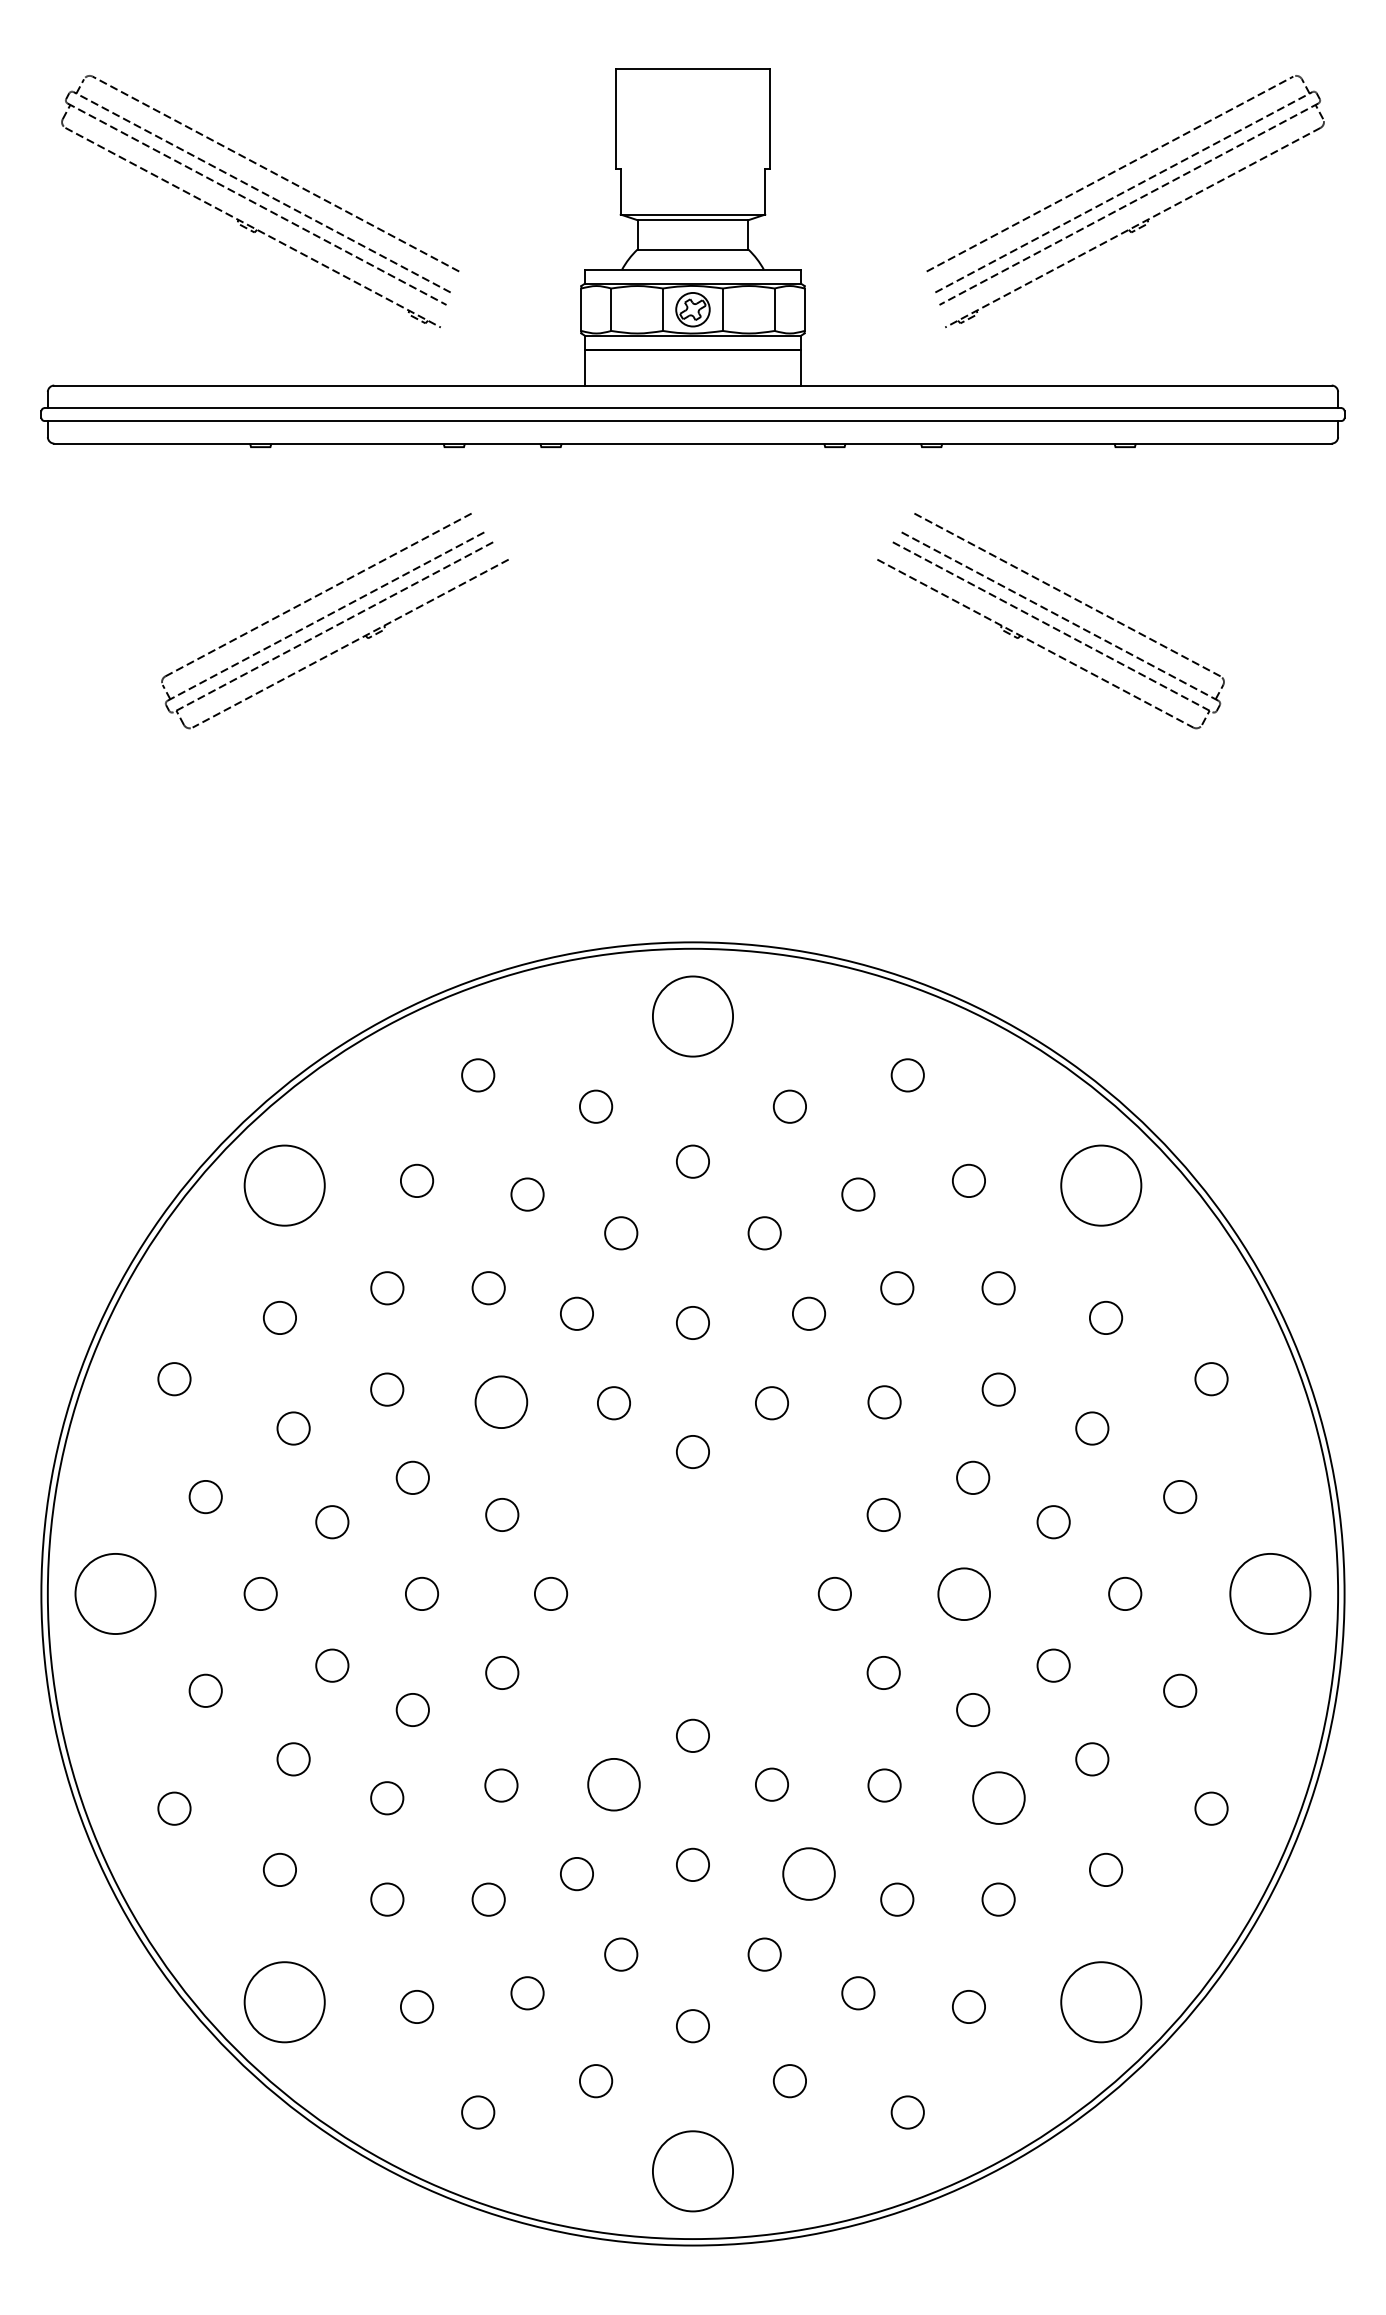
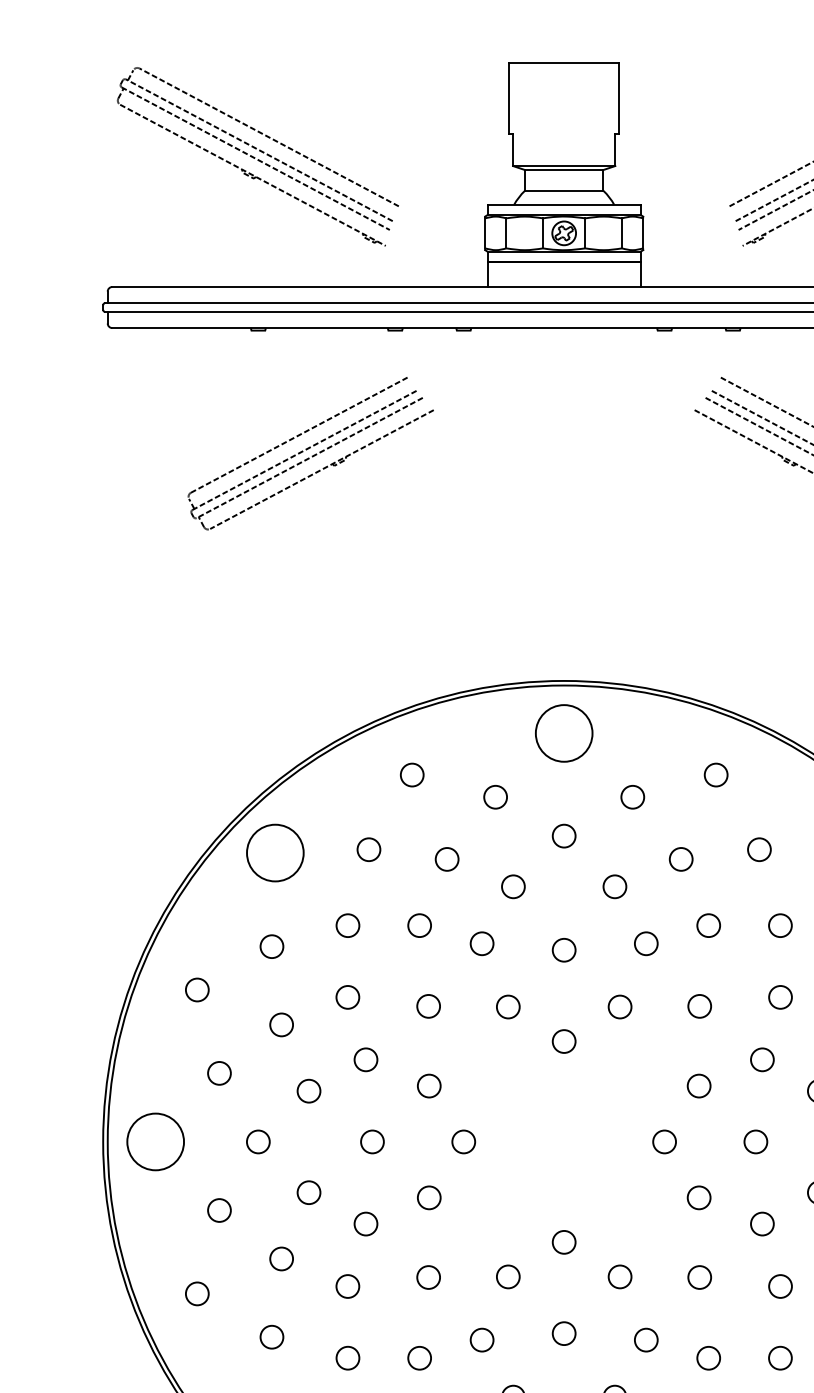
circle: (501, 1402) -> (428, 1006), size x0.62
circle: (963, 1593) -> (755, 1141), size x0.62
circle: (613, 1784) -> (507, 1276), size x0.62
circle: (998, 1798) -> (780, 1286), size x0.62
circle: (808, 1873) -> (645, 1339), size x0.62

